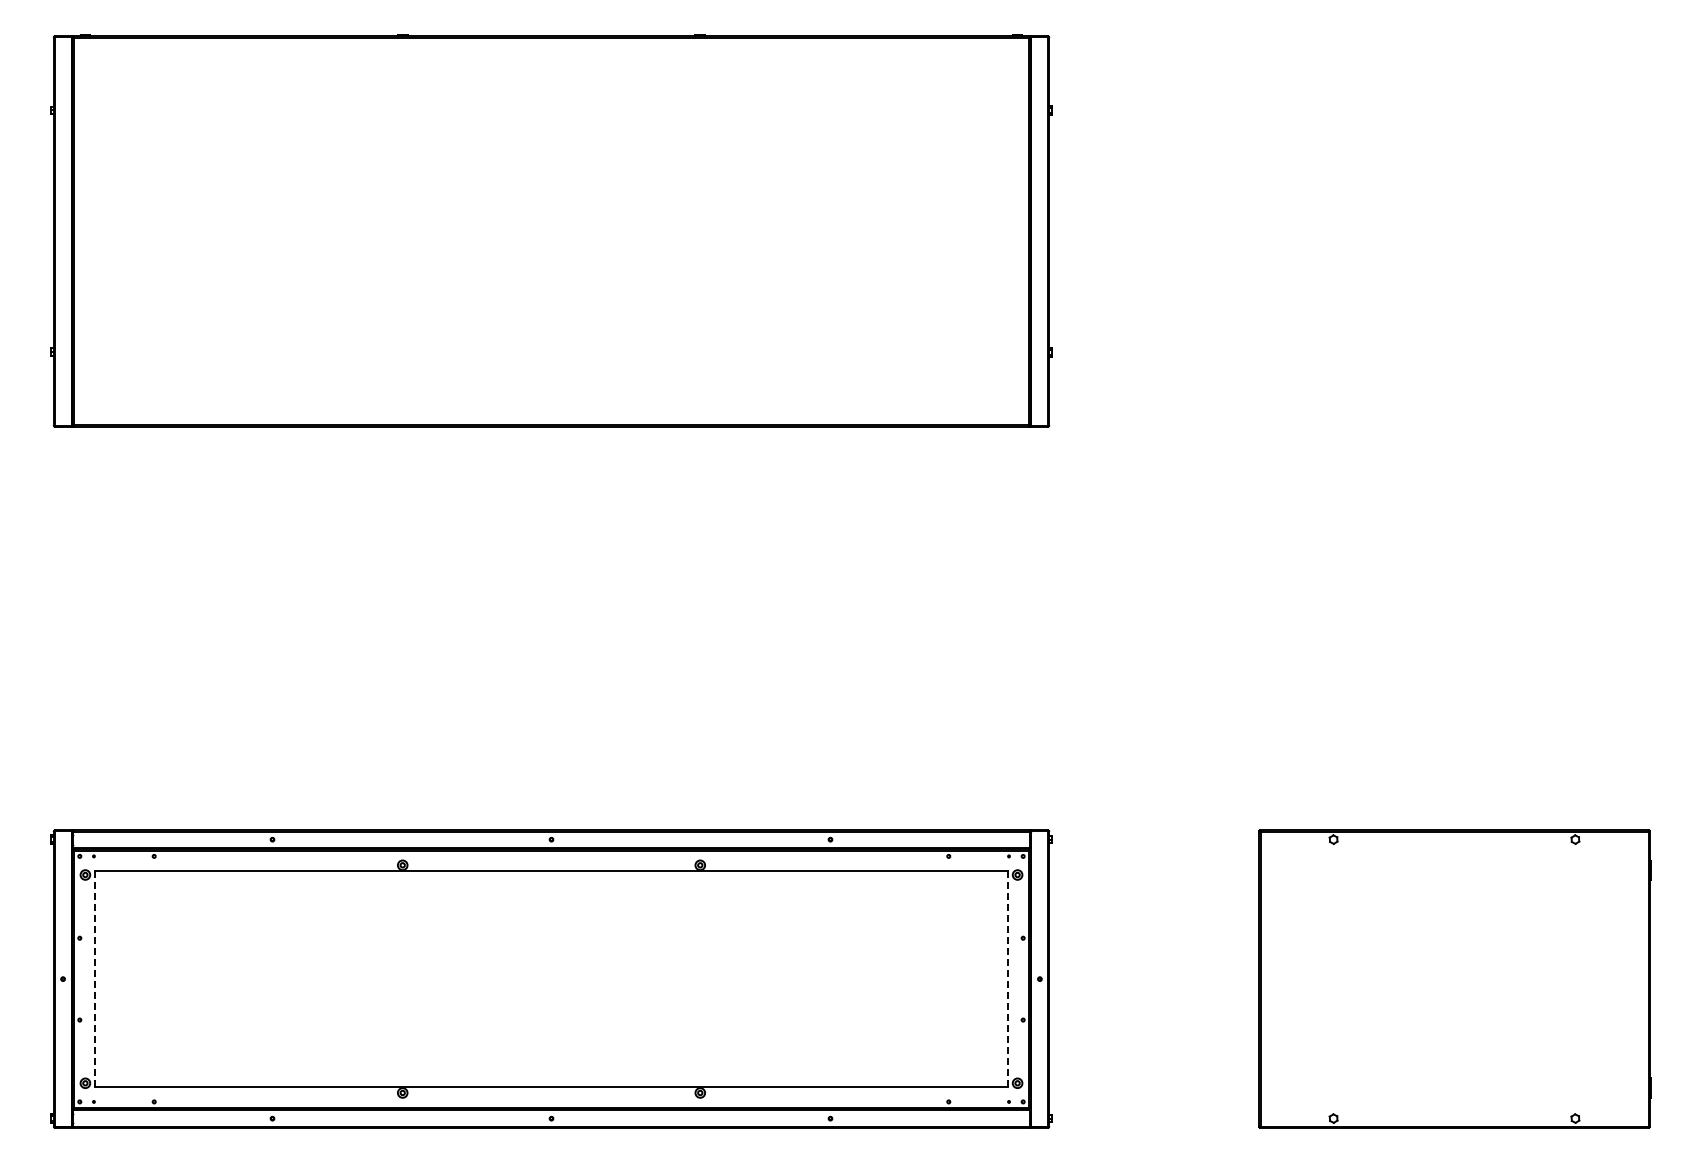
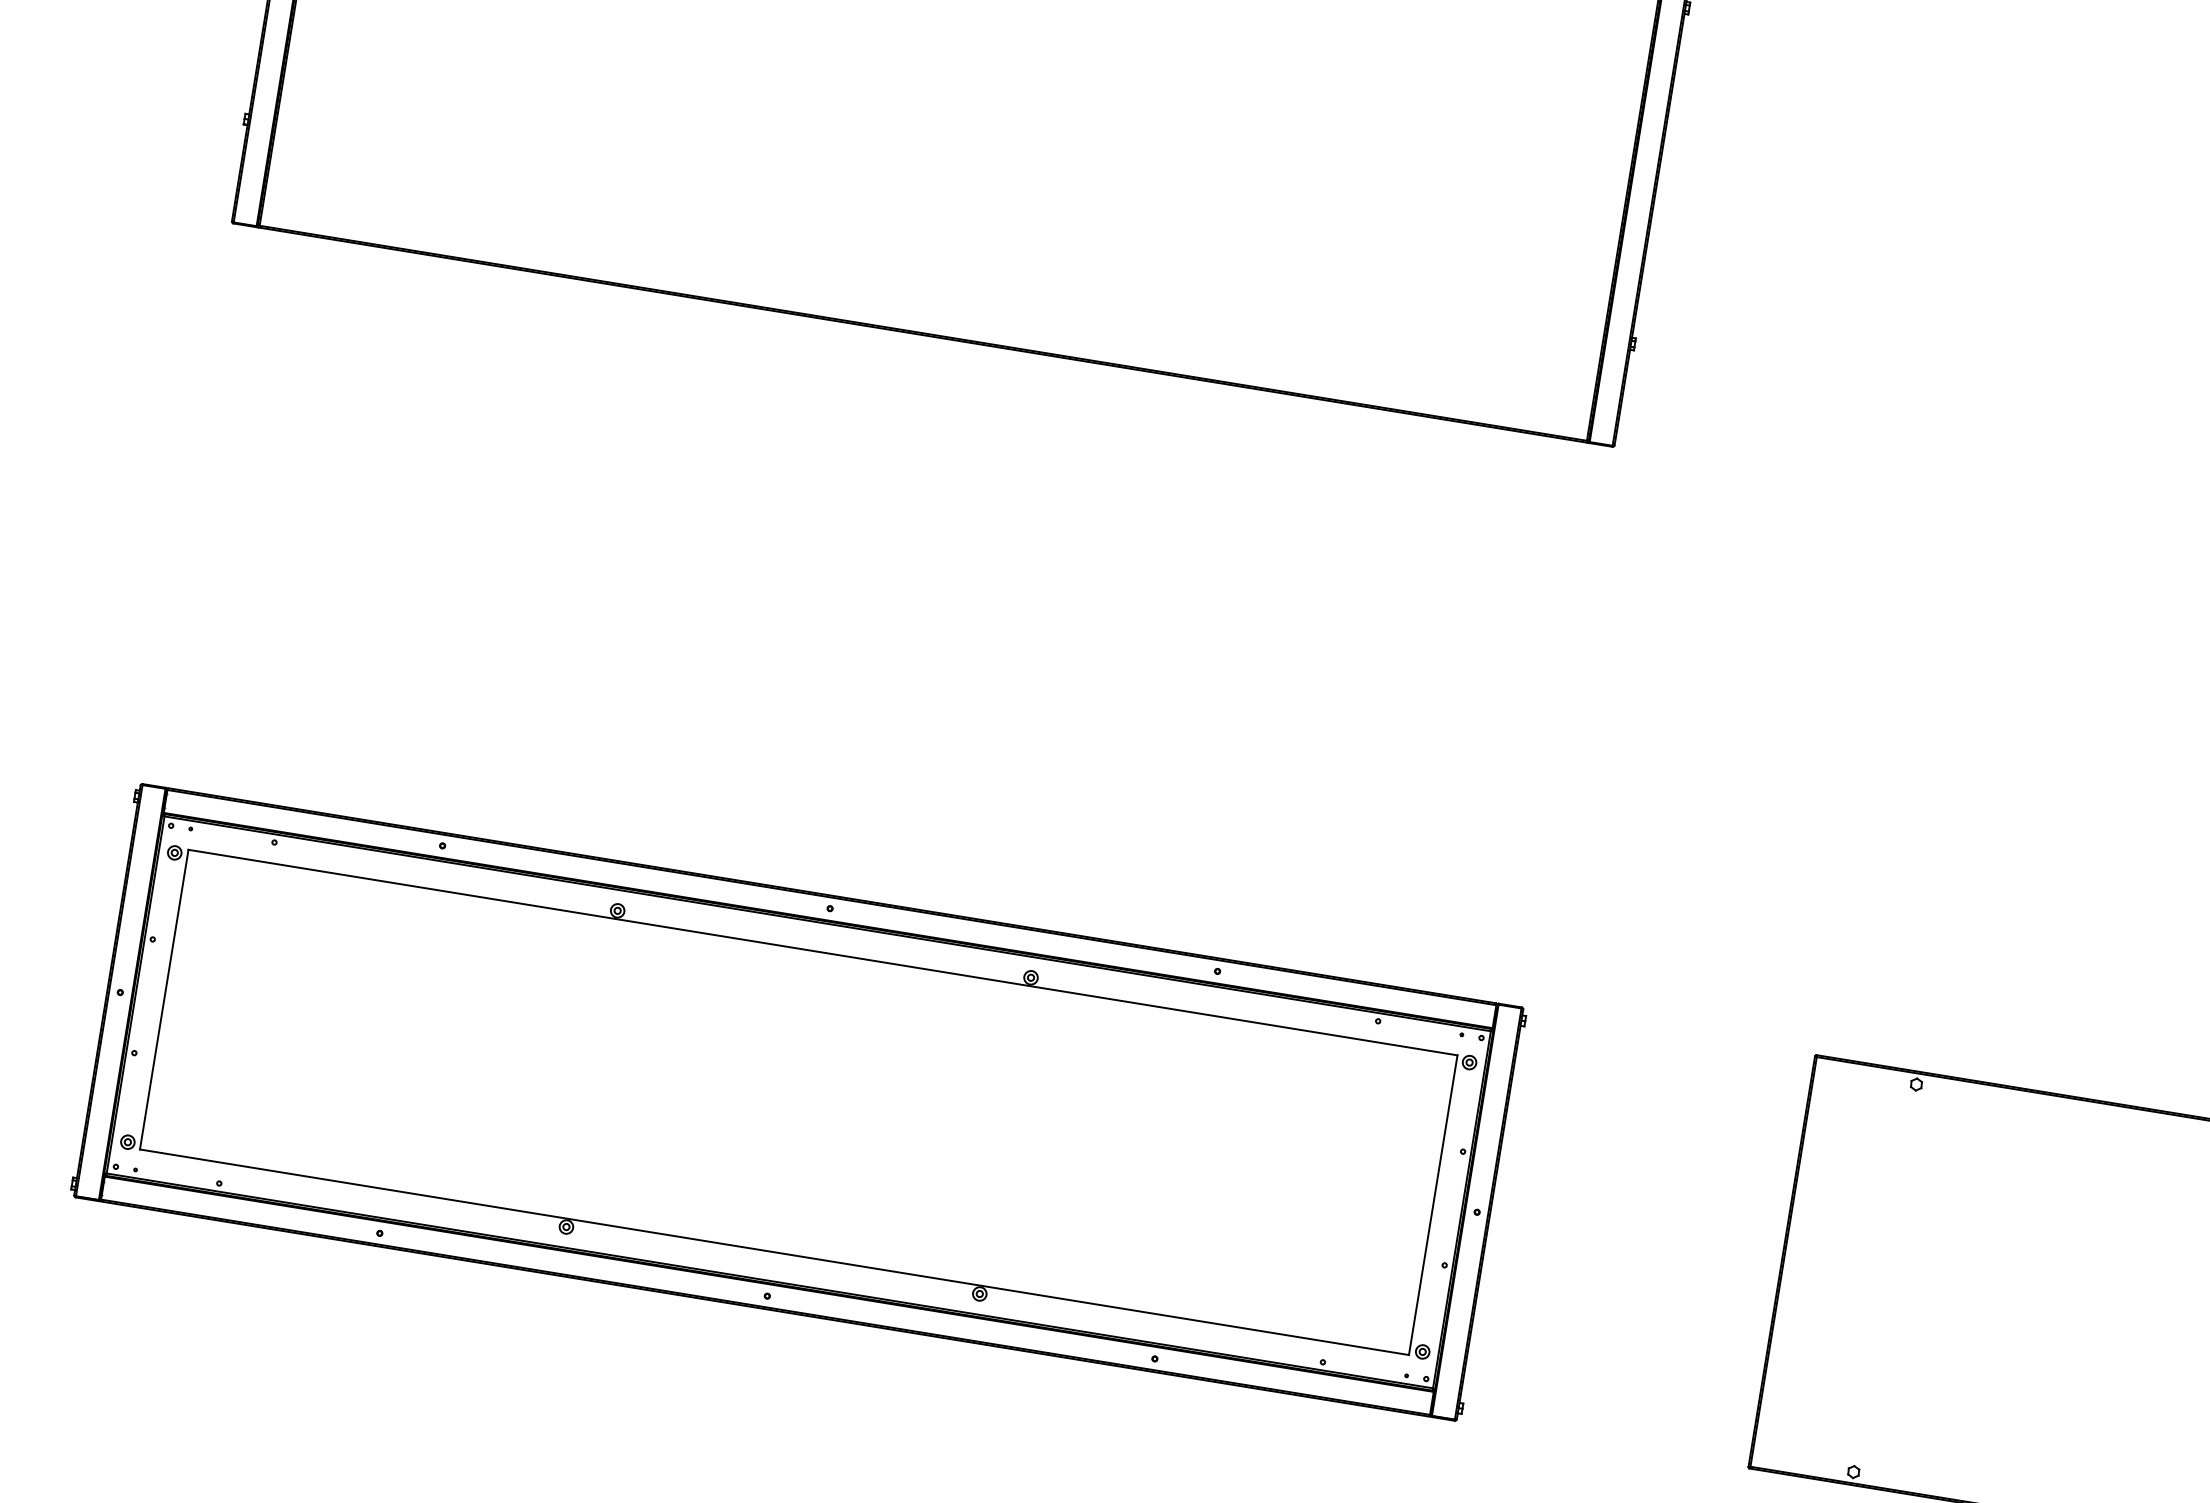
line: (94, 979) -> (163, 1000), dashed -> solid
line: (1008, 979) -> (1433, 1205), dashed -> solid

